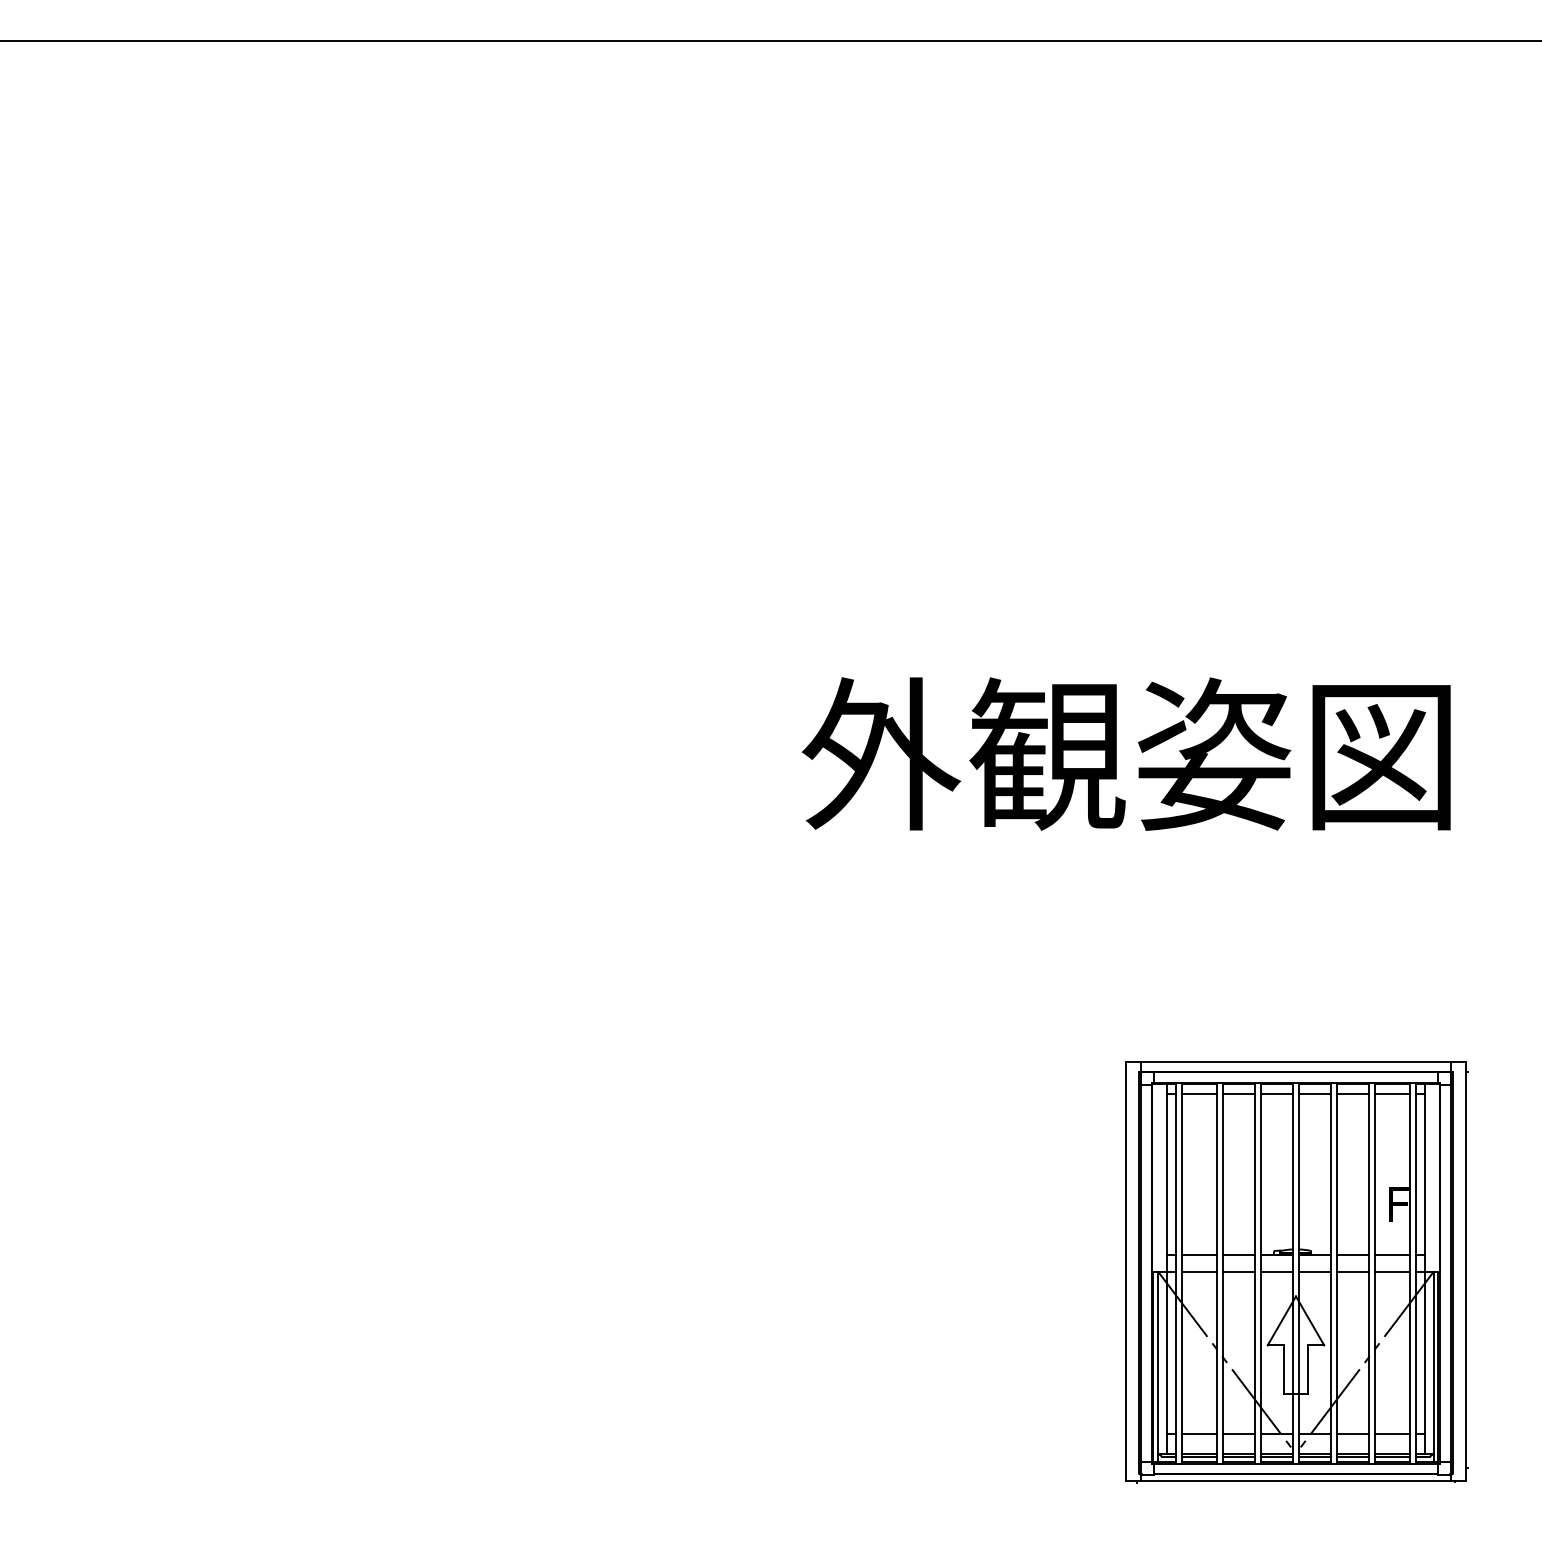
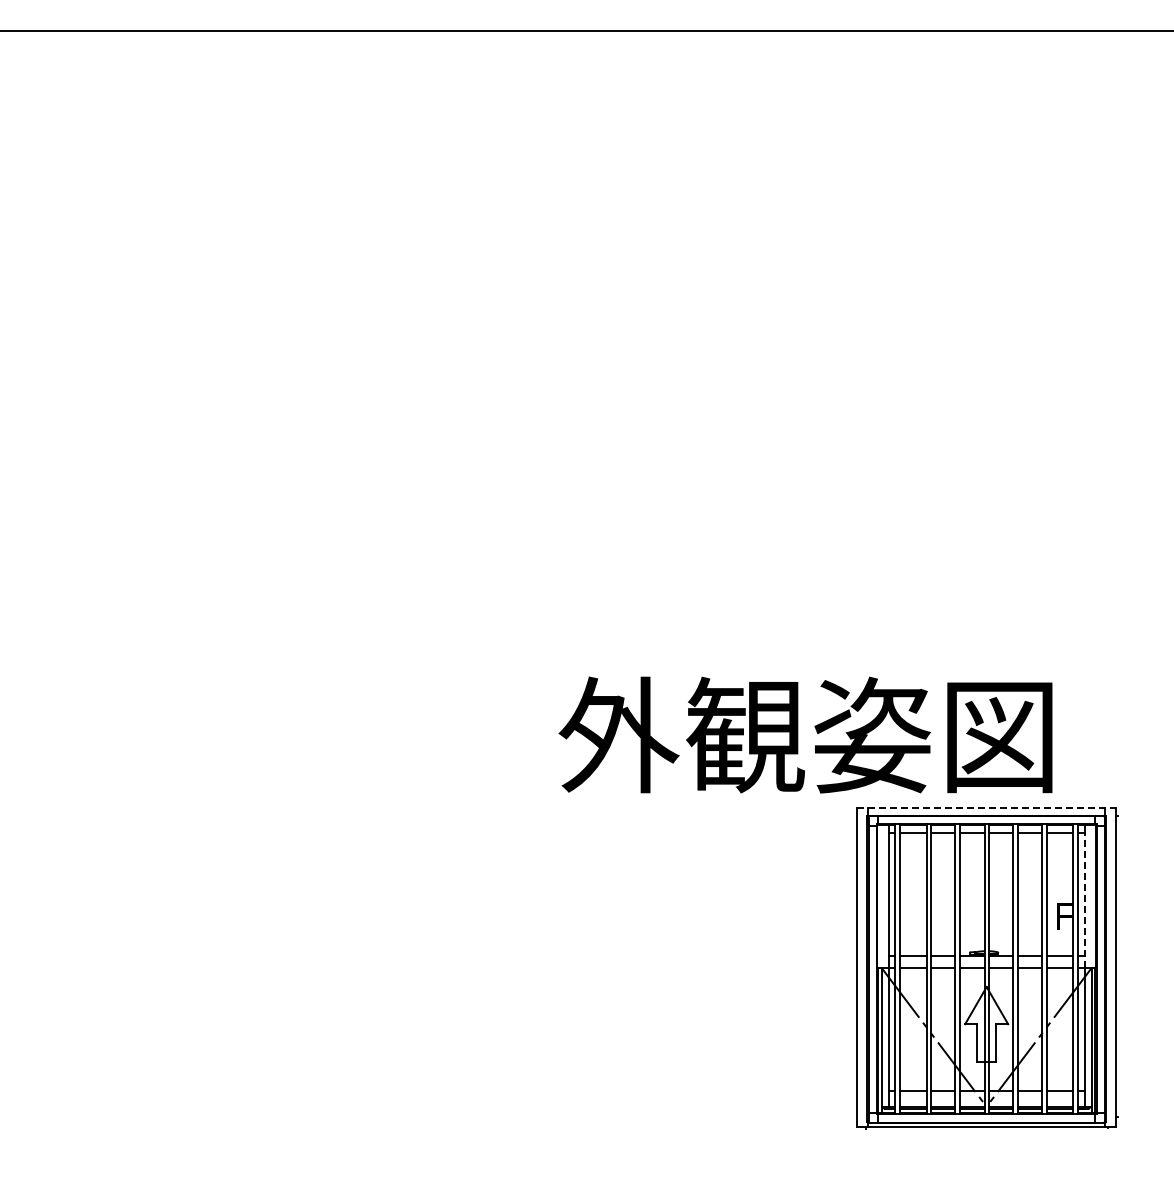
text: (1126, 753) -> (805, 734), moved
line: (1297, 1061) -> (987, 808), solid -> dashed
line: (1424, 1178) -> (1084, 897), solid -> dashed

